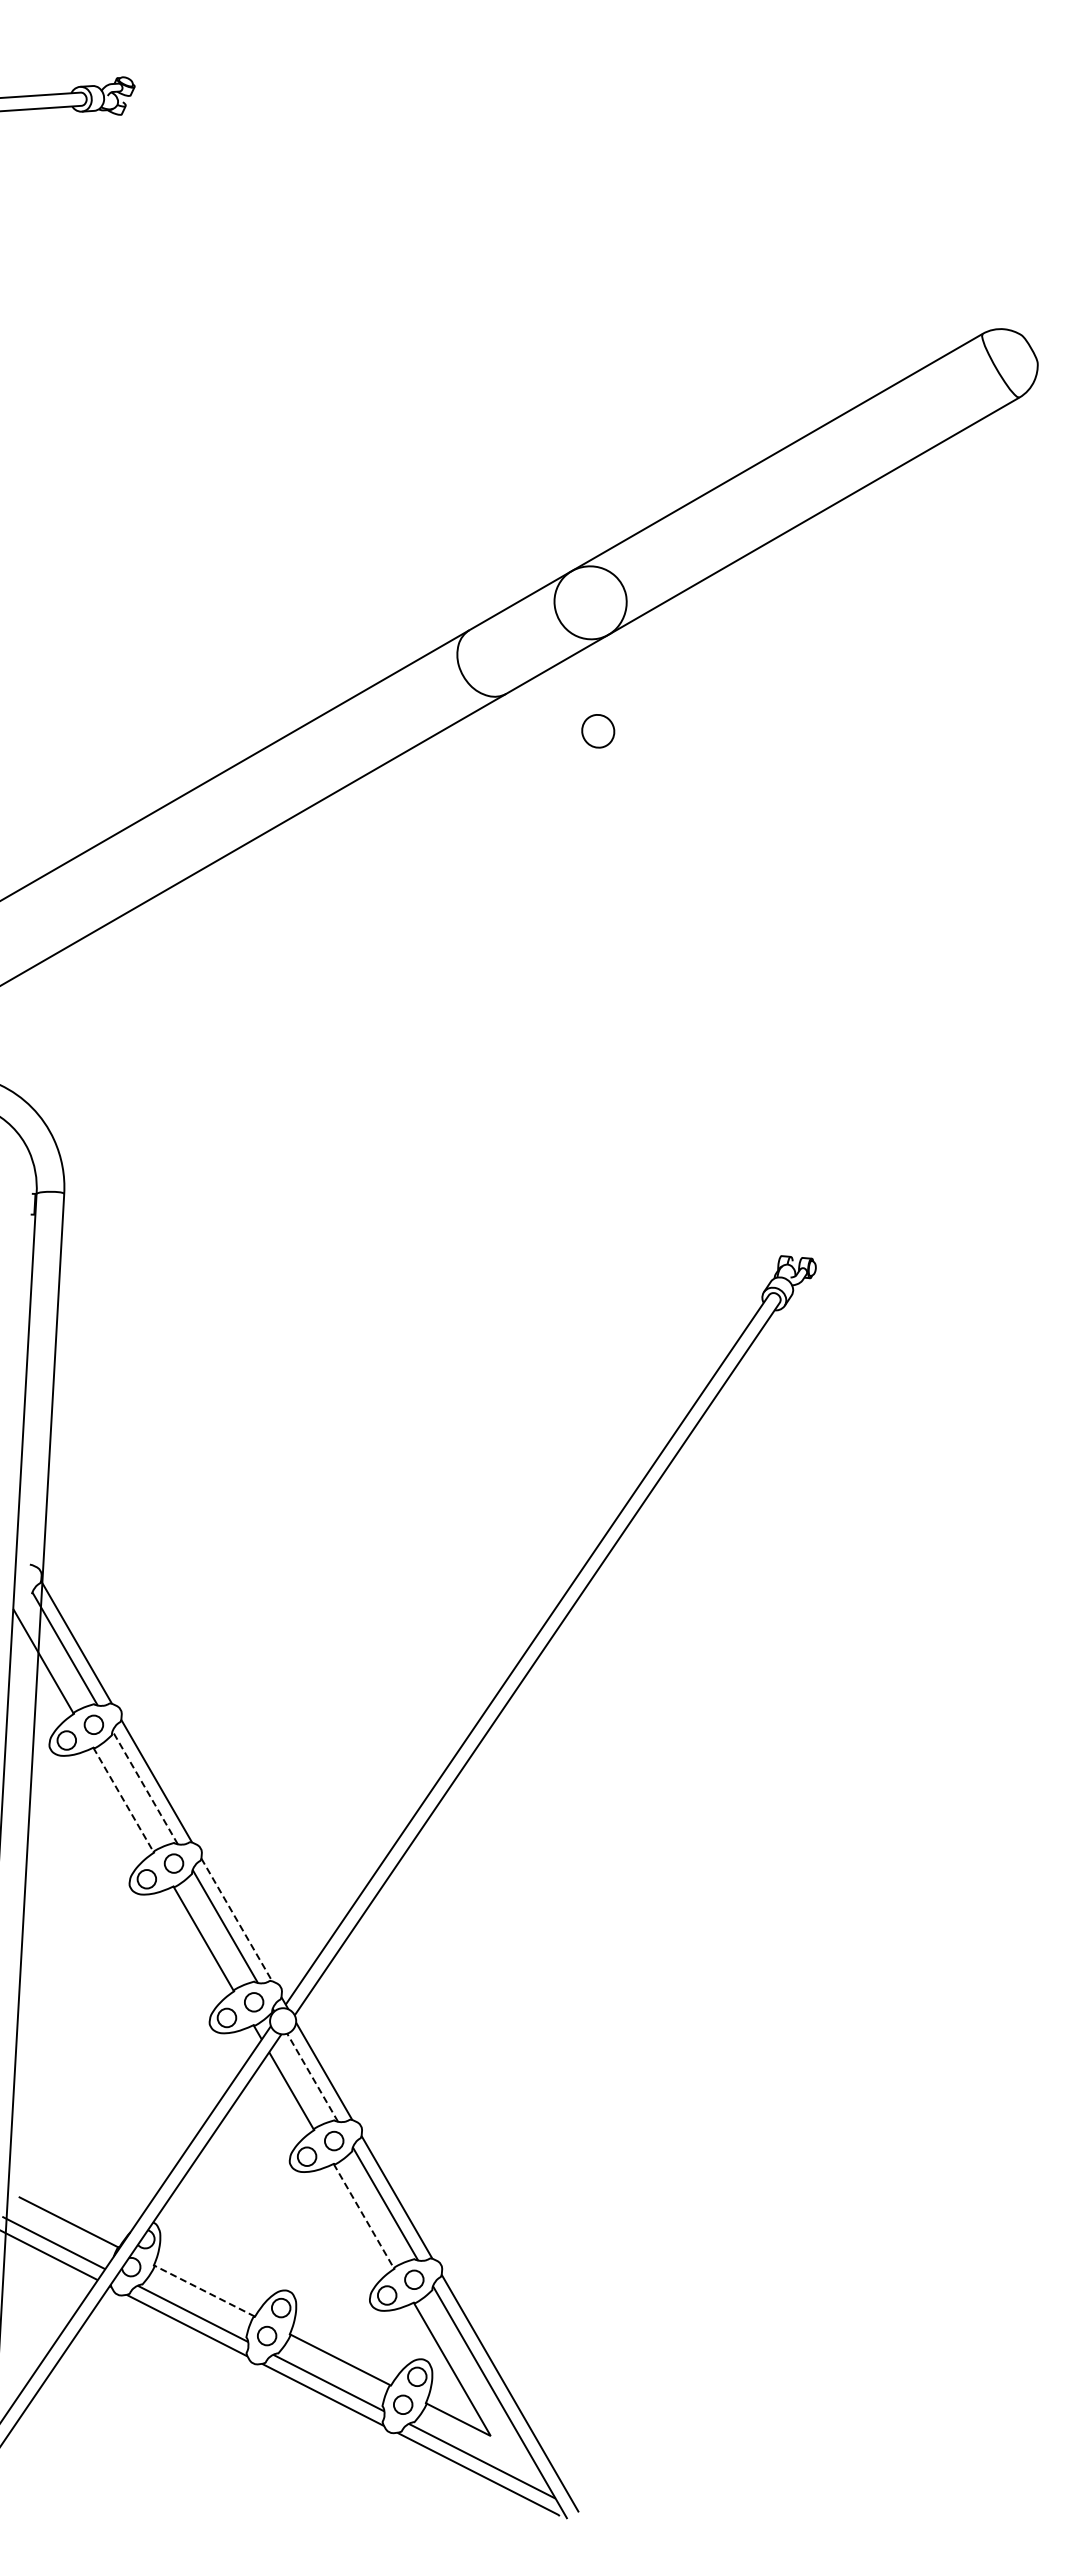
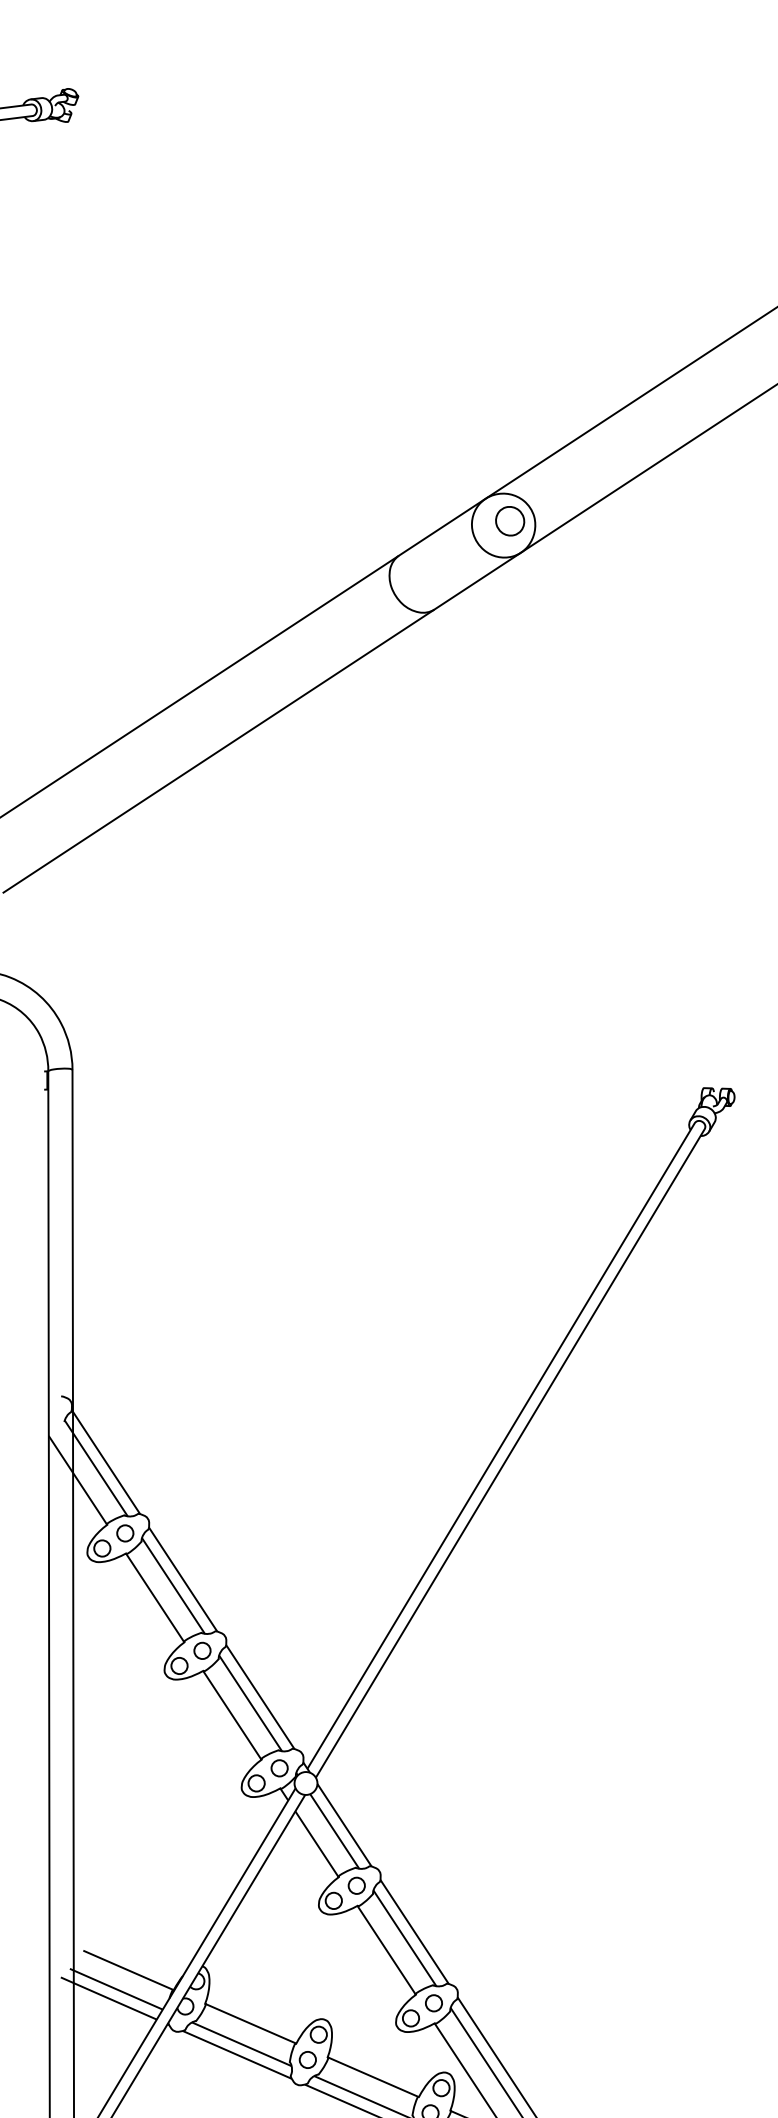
part: (598, 731) -> (510, 521), moved
line: (145, 1787) -> (173, 1585), dashed -> solid
line: (123, 1800) -> (155, 1598), dashed -> solid
line: (236, 1919) -> (260, 1696), dashed -> solid
line: (312, 2077) -> (334, 1831), dashed -> solid
line: (363, 2216) -> (386, 1950), dashed -> solid
line: (204, 2290) -> (250, 2023), dashed -> solid

